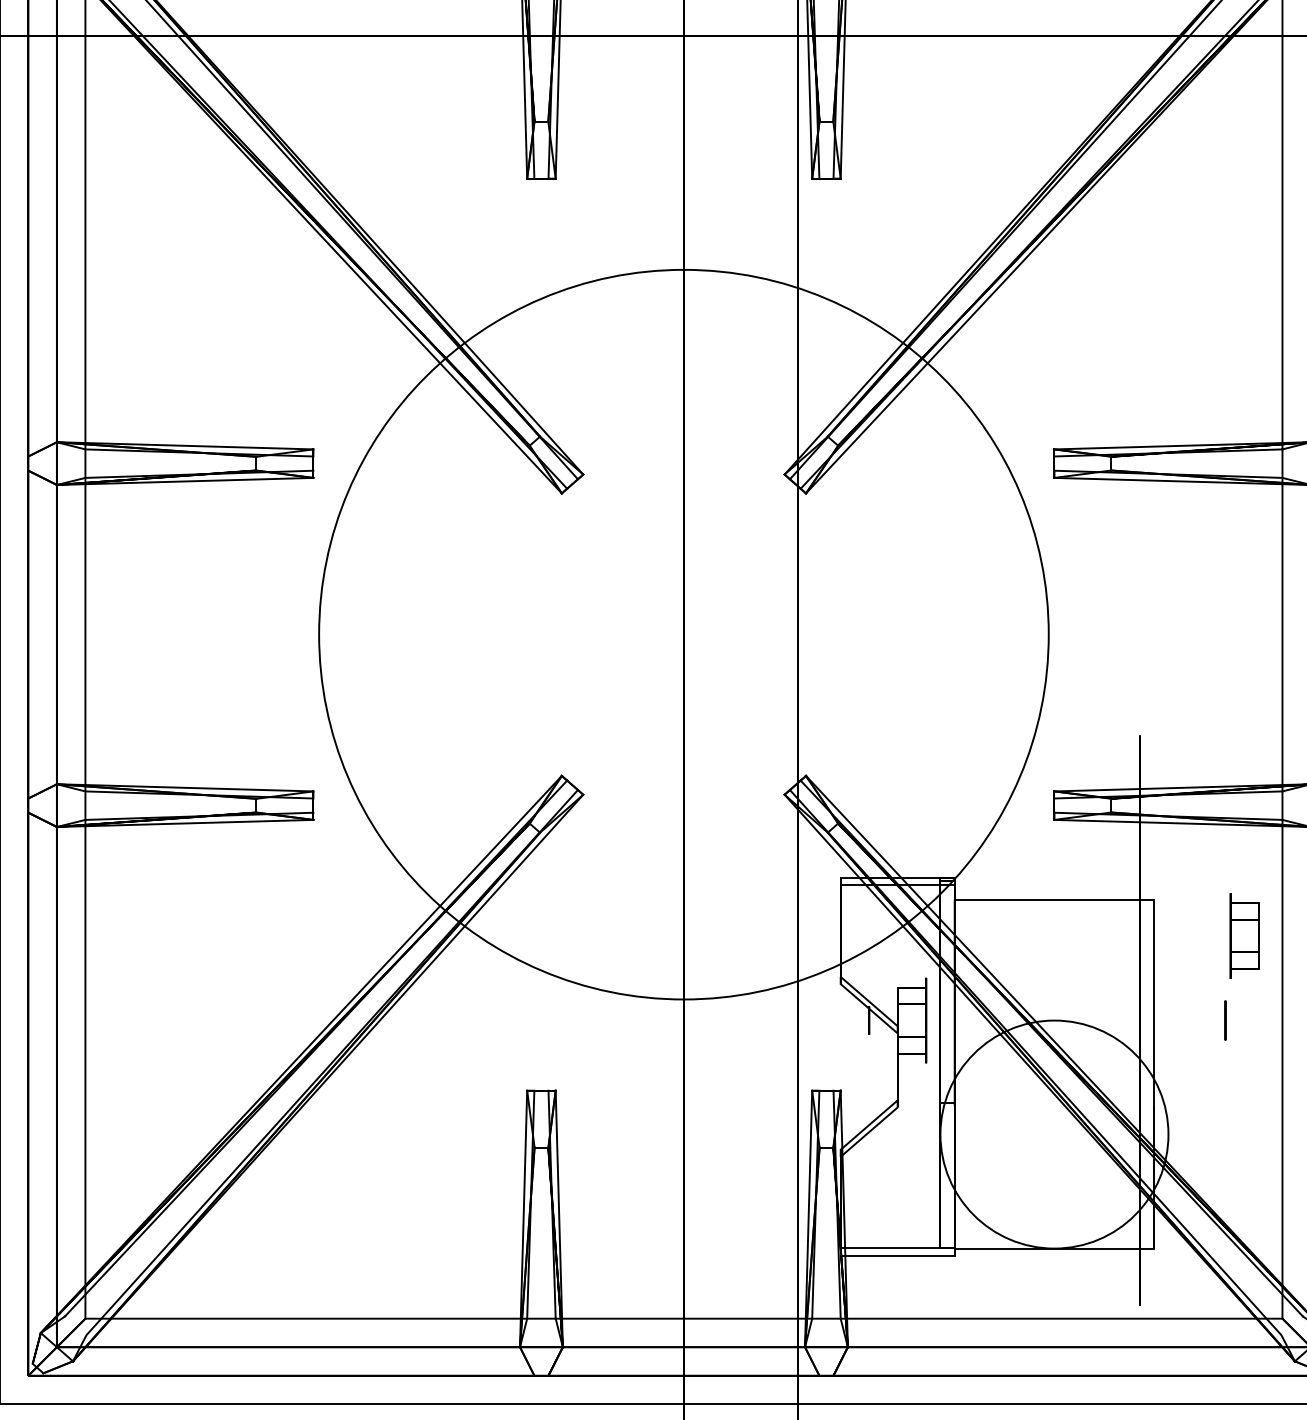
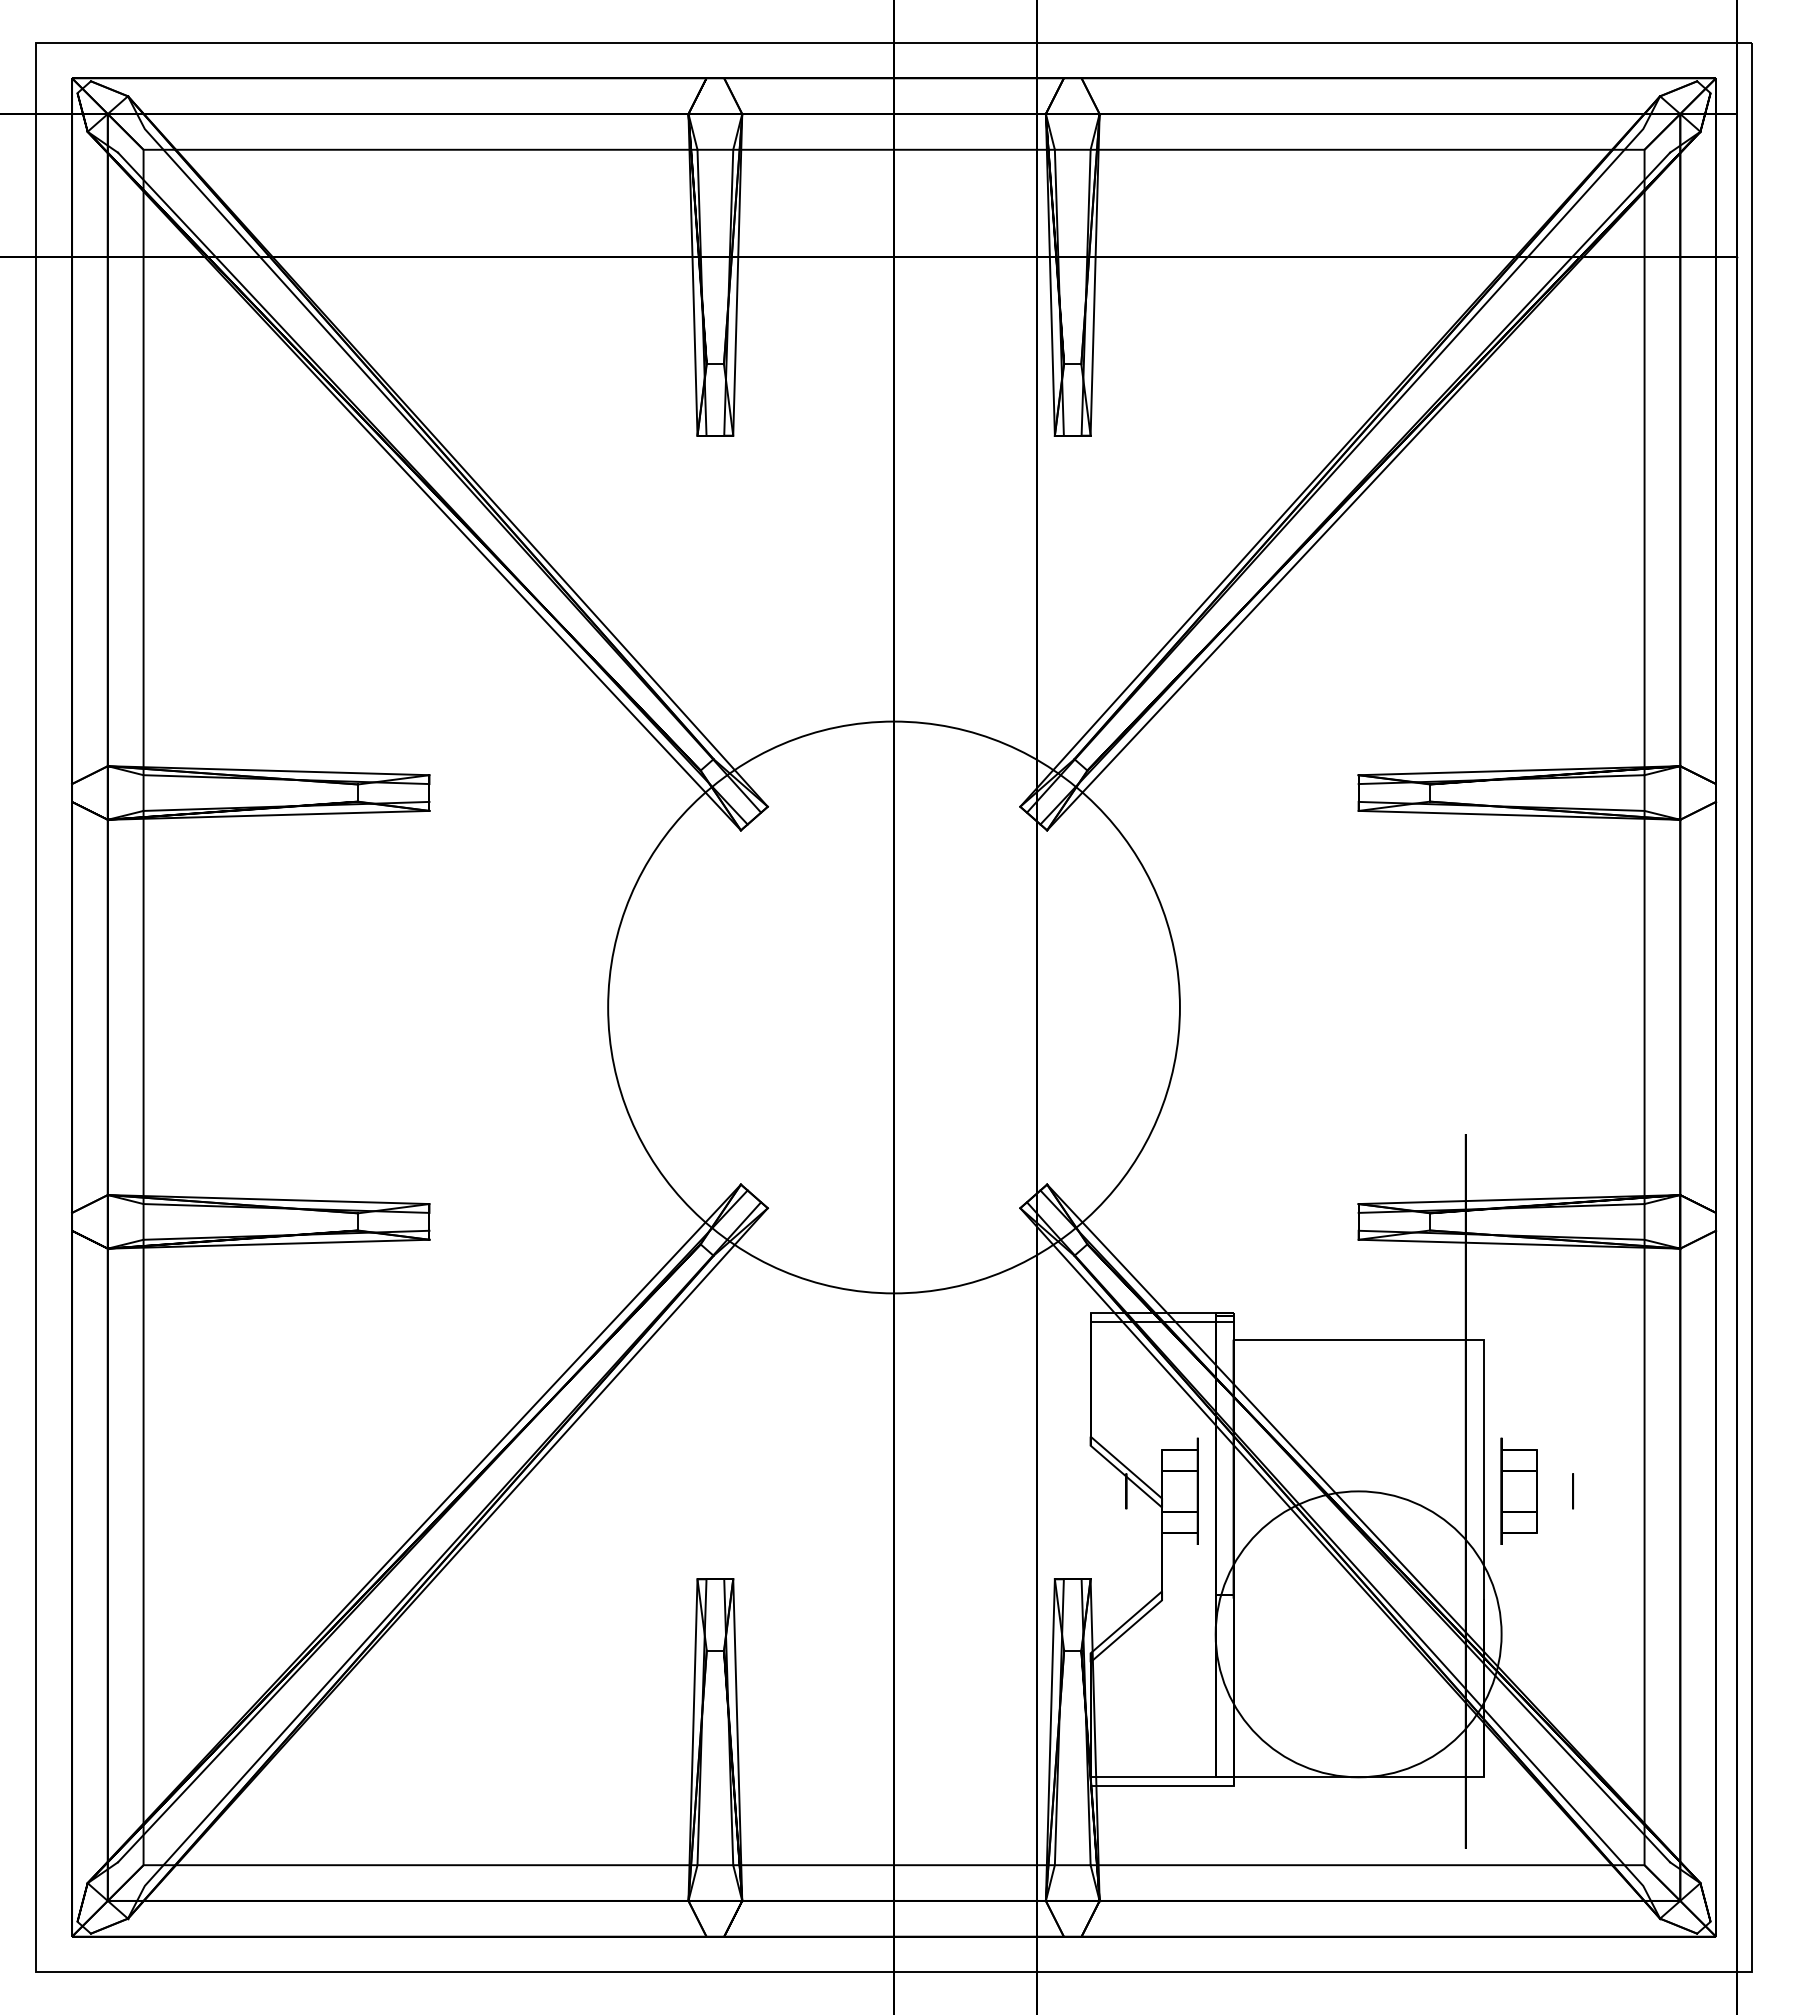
circle: (683, 634) -> (893, 1007), size x0.62
part: (1244, 935) -> (1518, 1490), moved
circle: (1225, 1020) -> (1572, 1491), size x0.71

